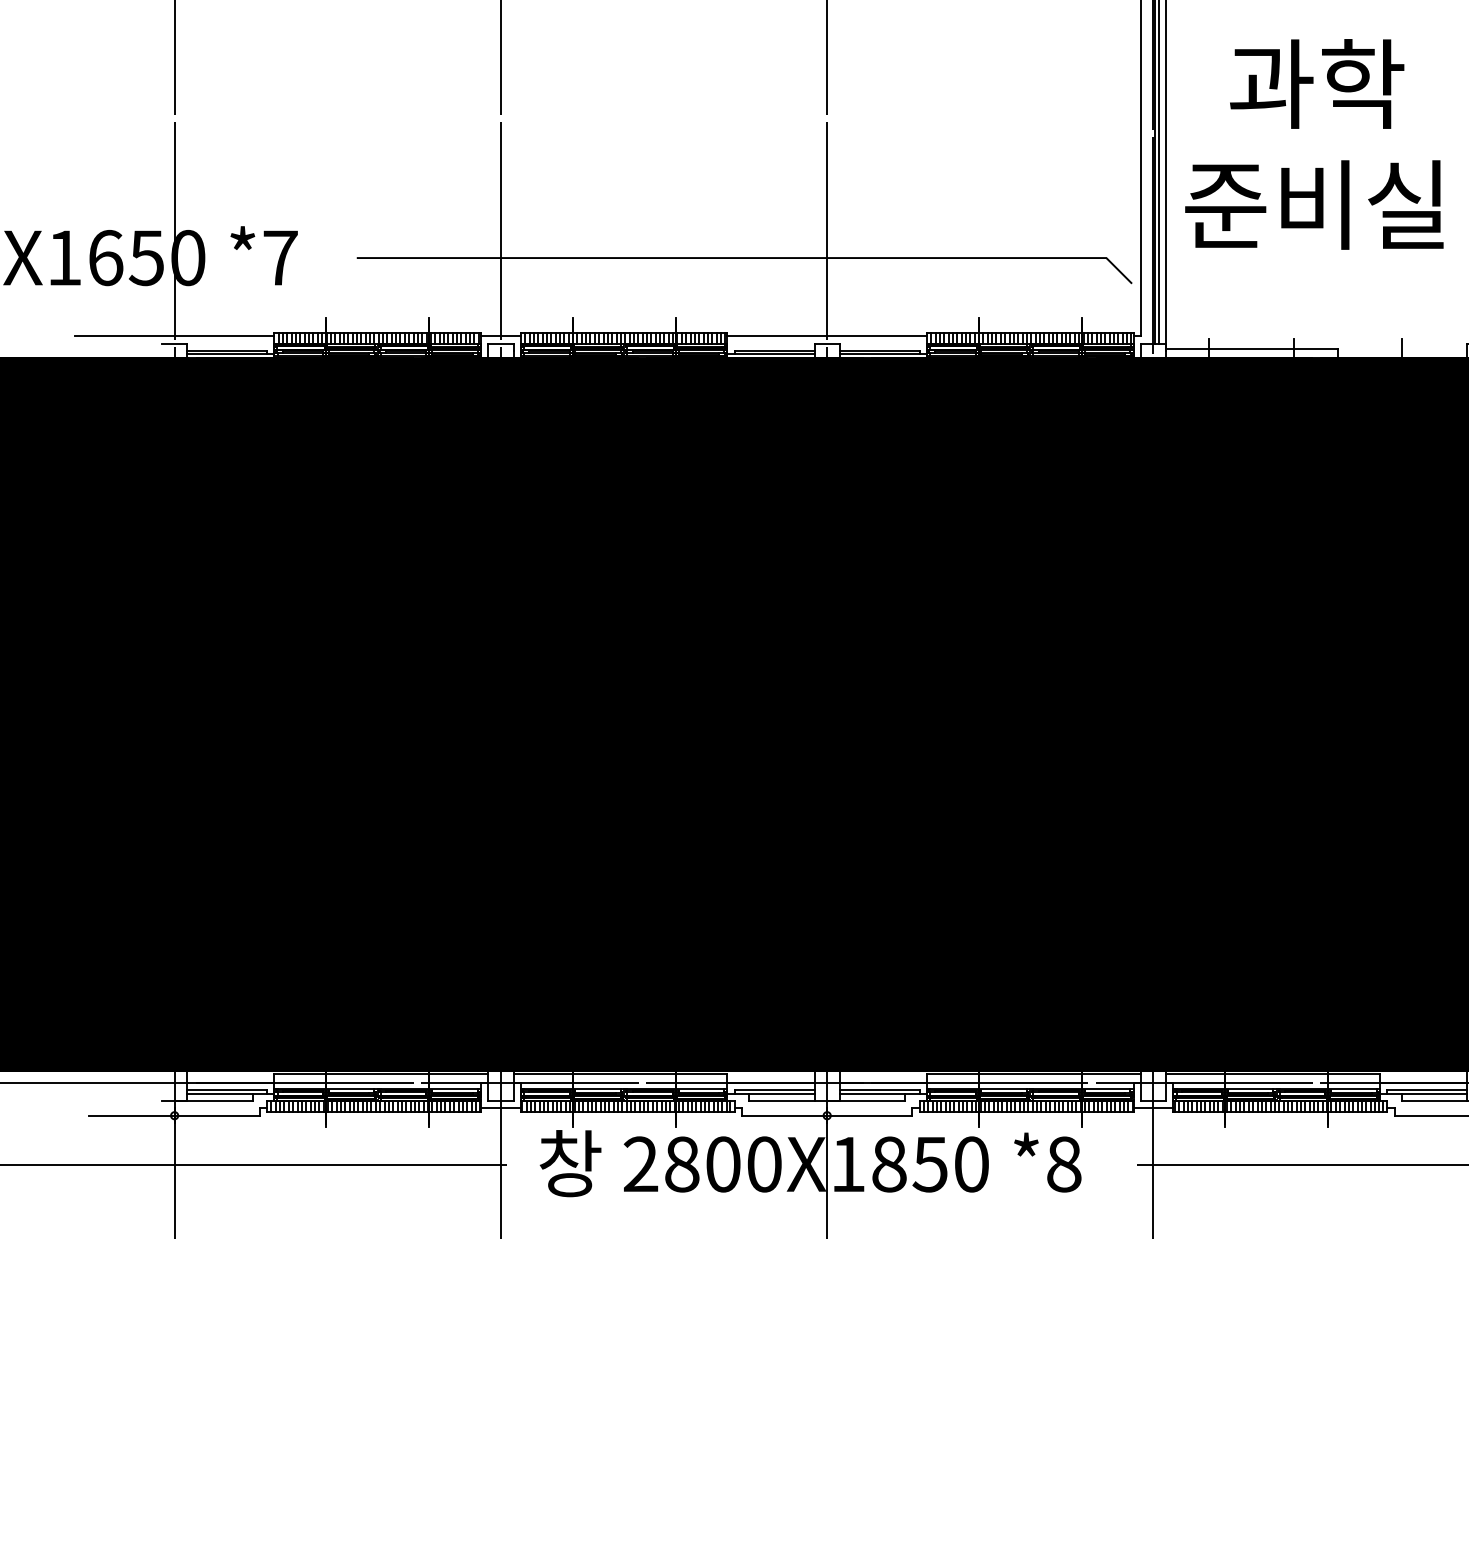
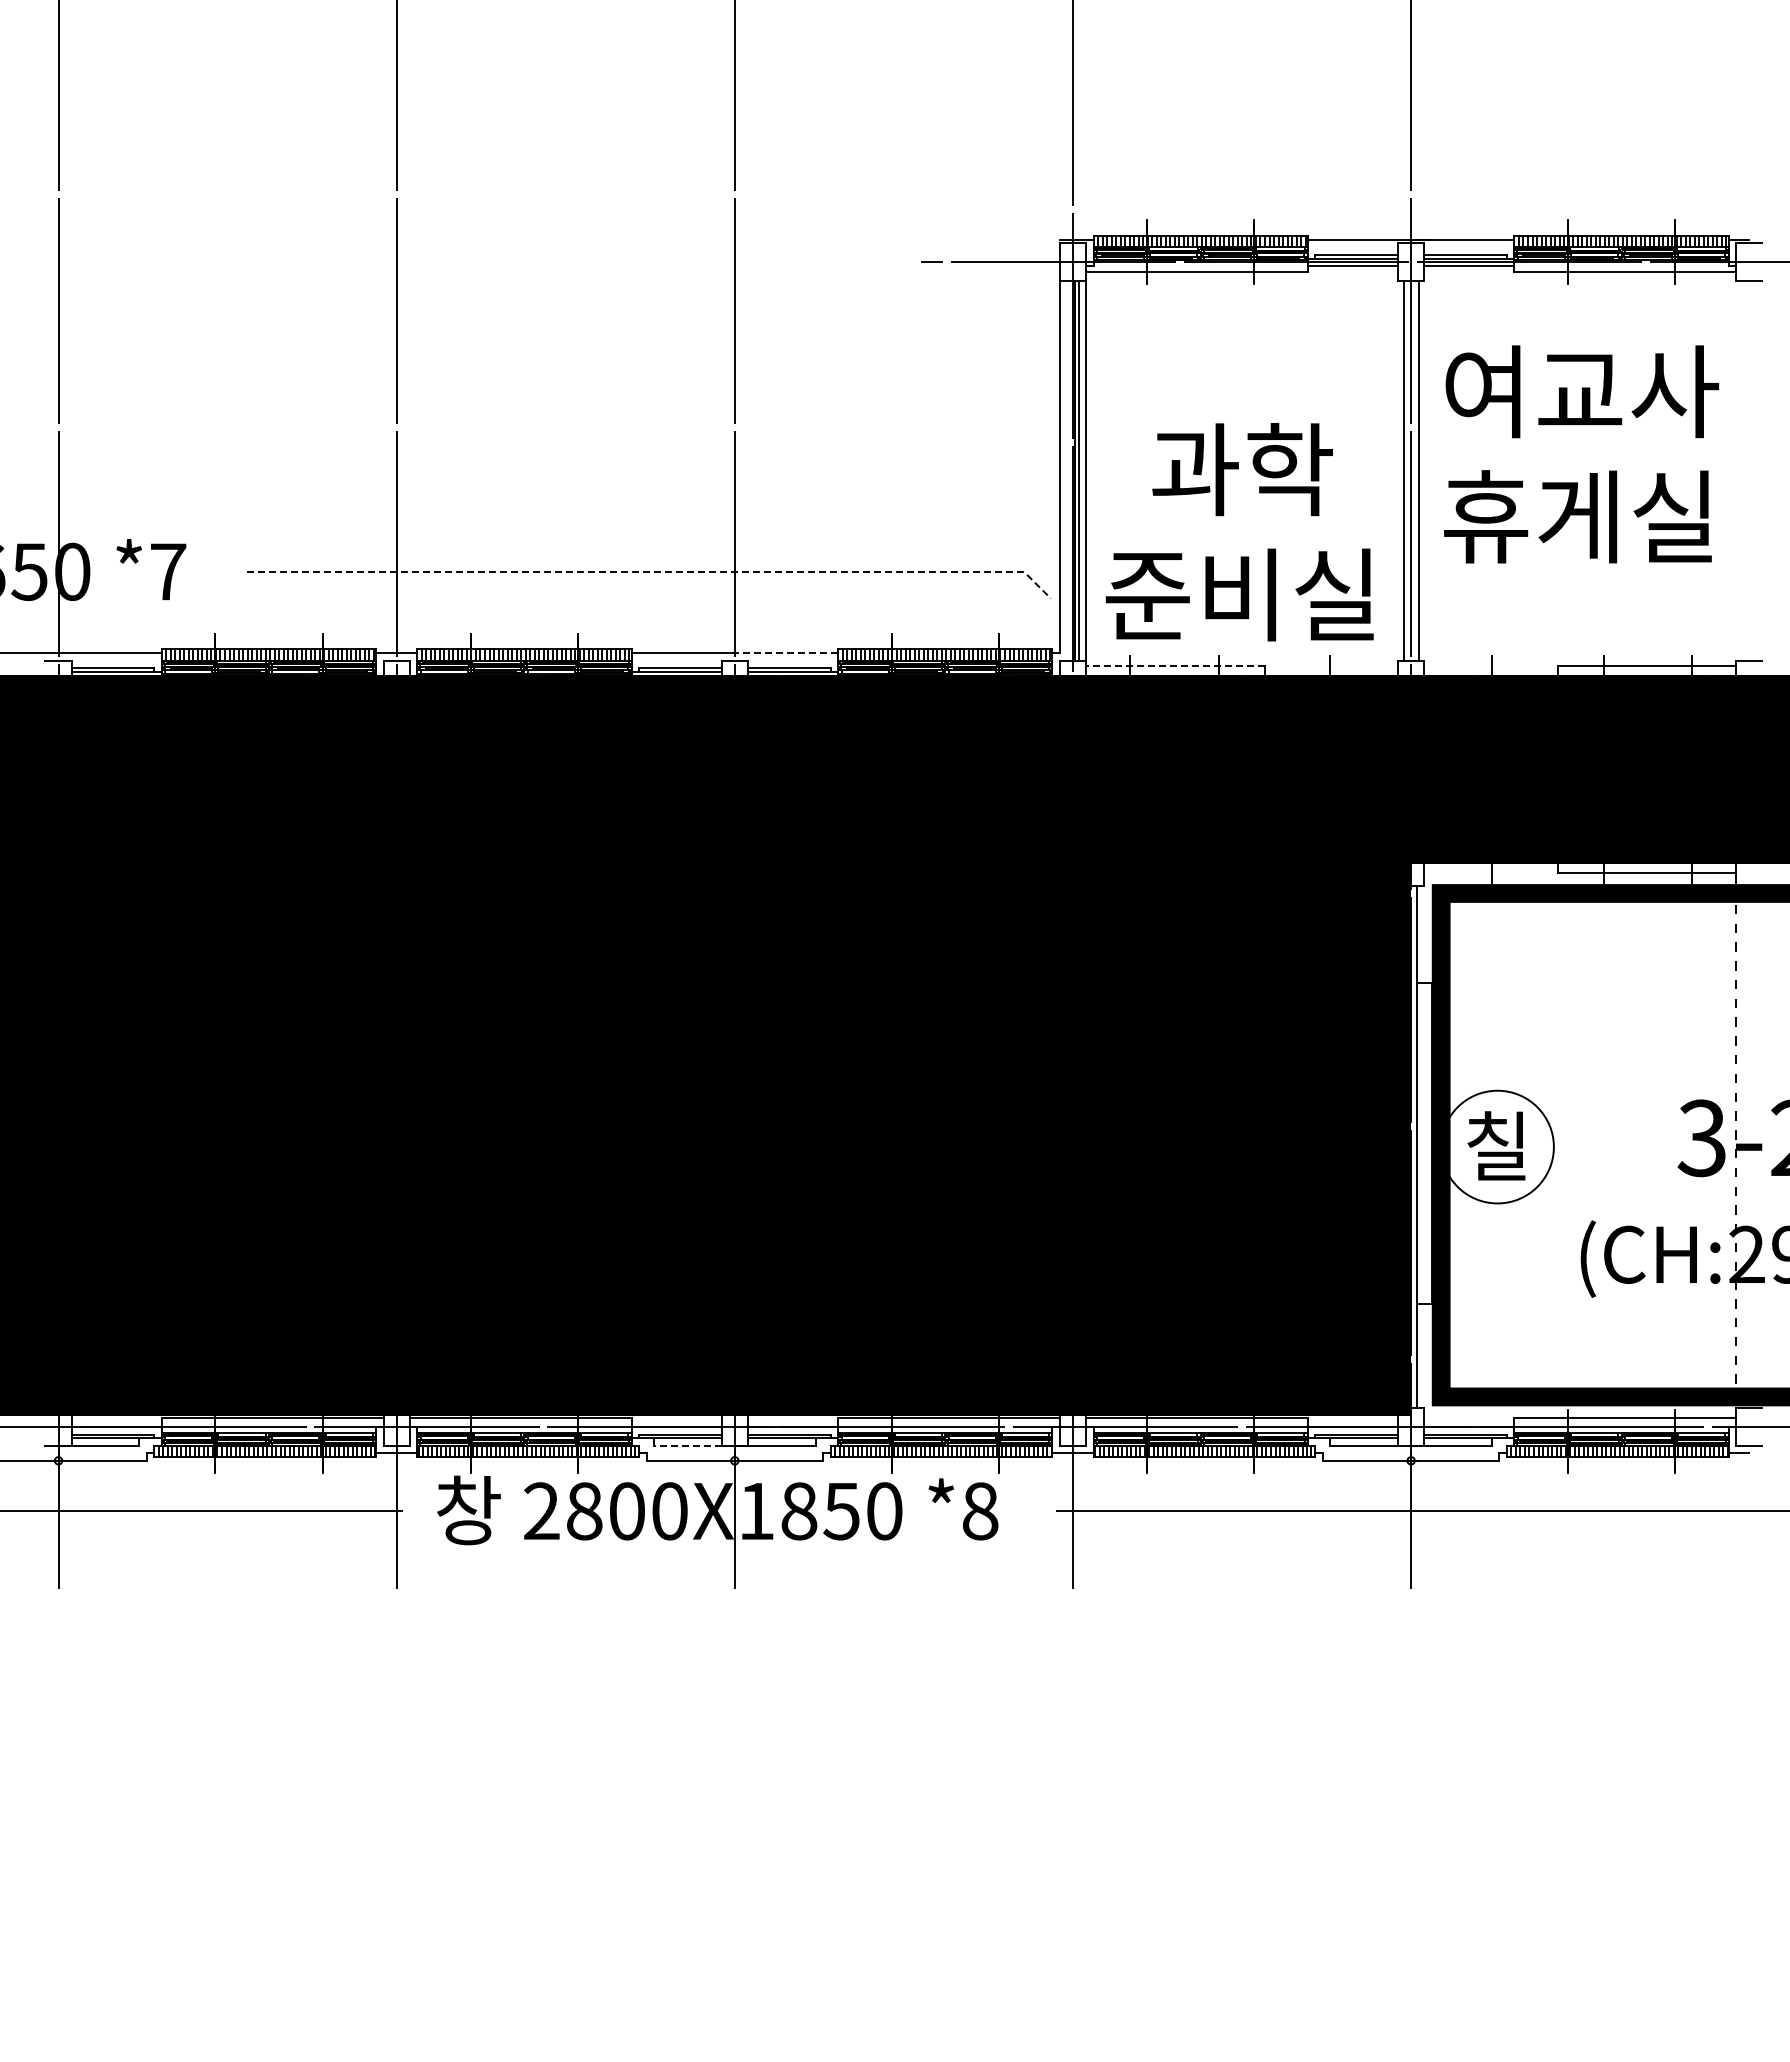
text: (1314, 144) -> (1239, 532), moved
line: (750, 257) -> (655, 571), solid -> dashed
line: (877, 336) -> (786, 653), solid -> dashed
line: (1251, 349) -> (1174, 666), solid -> dashed
line: (781, 1100) -> (687, 1445), solid -> dashed

